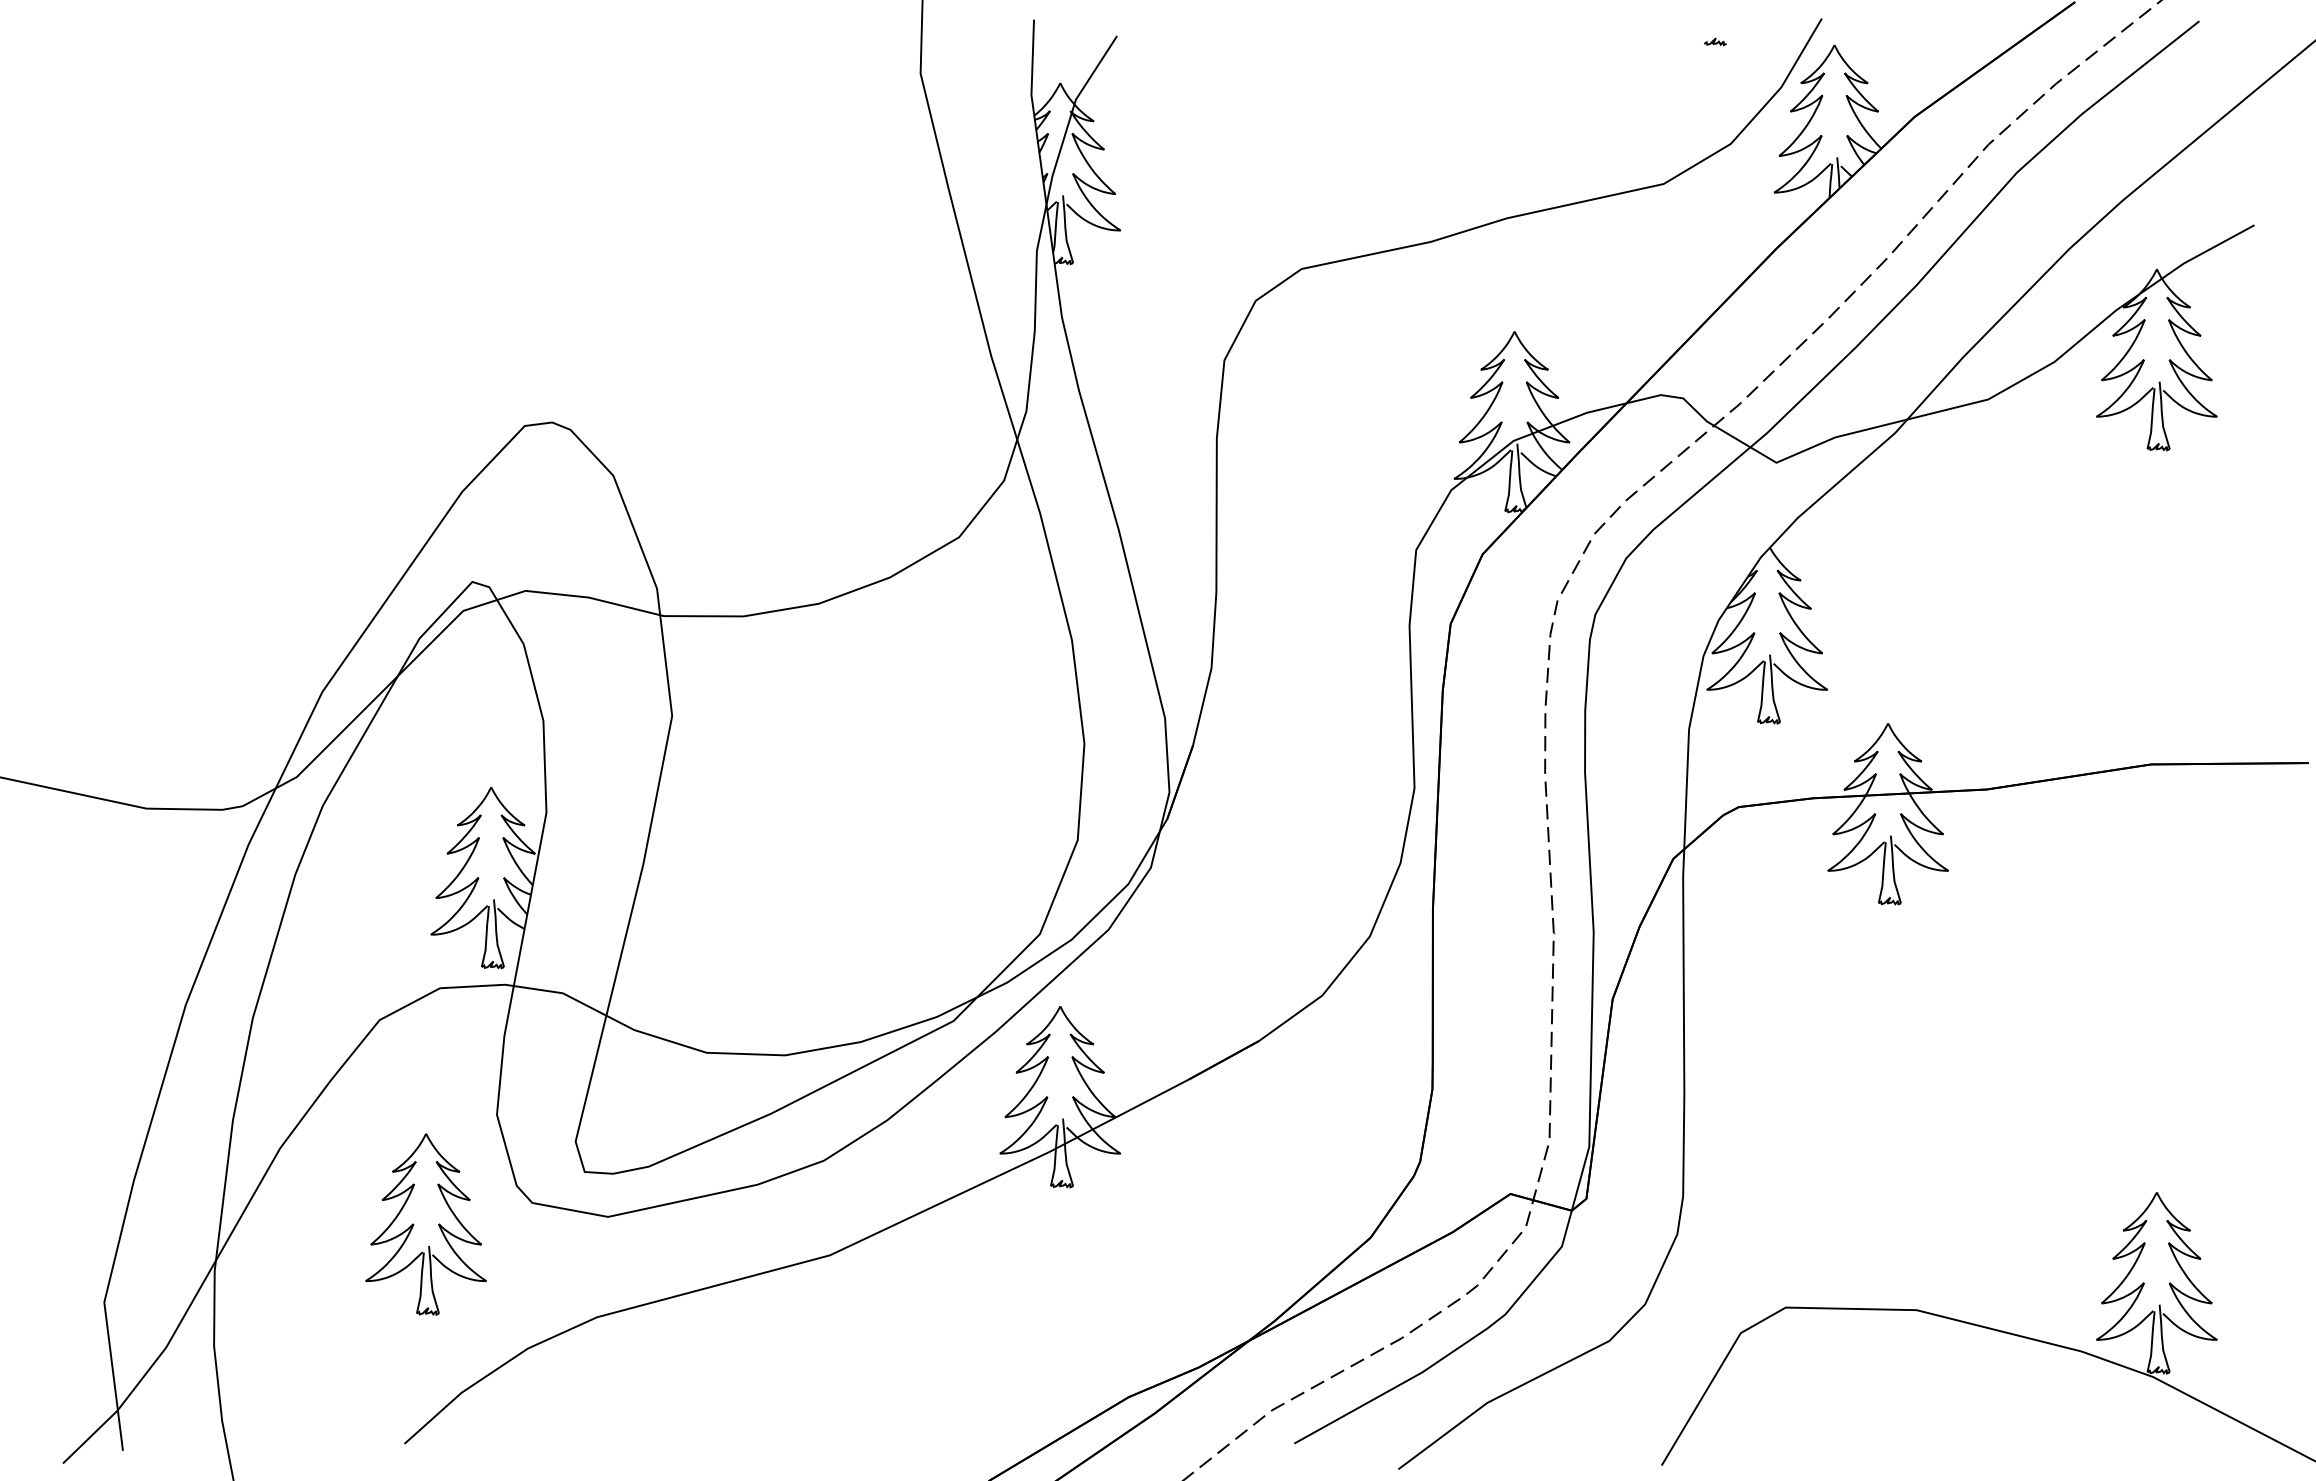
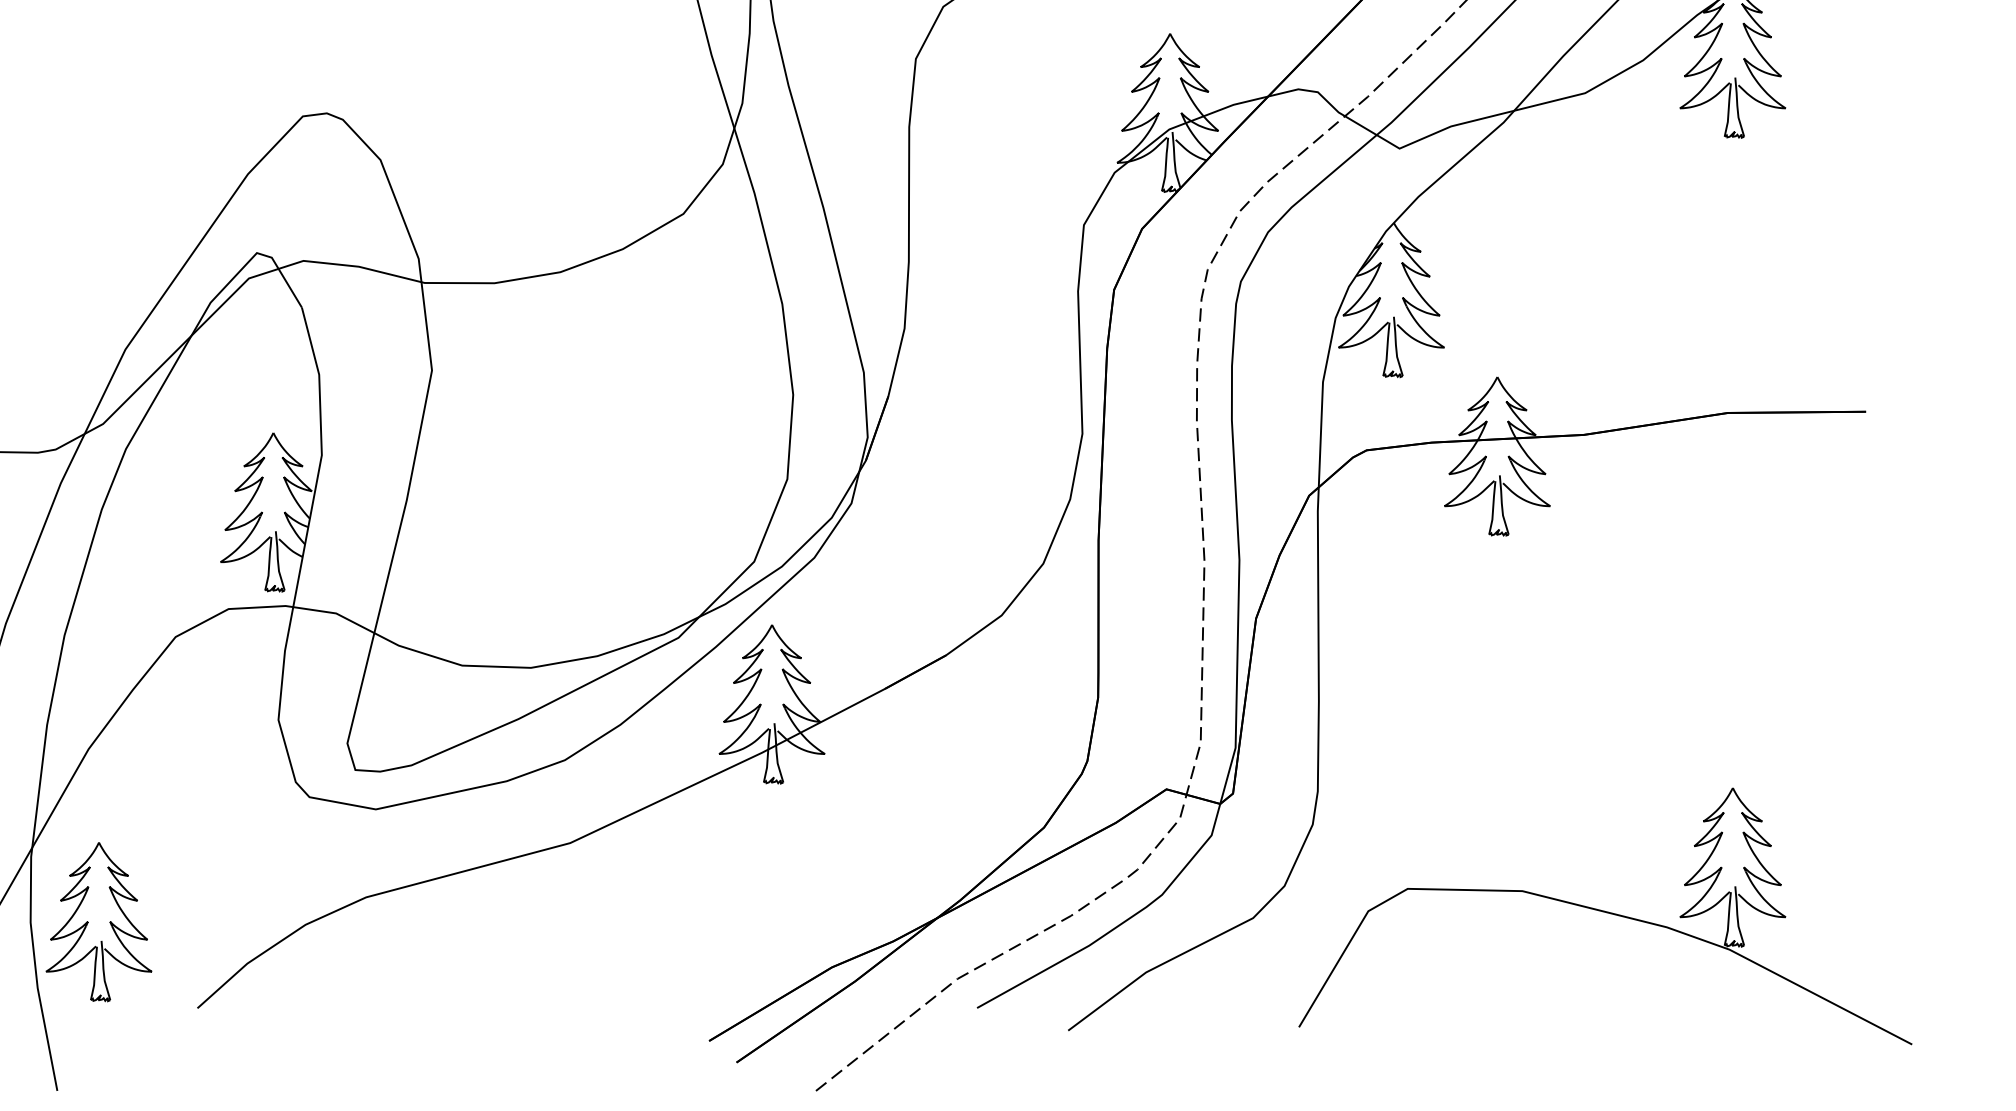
part: (414, 1224) -> (88, 922), moved

